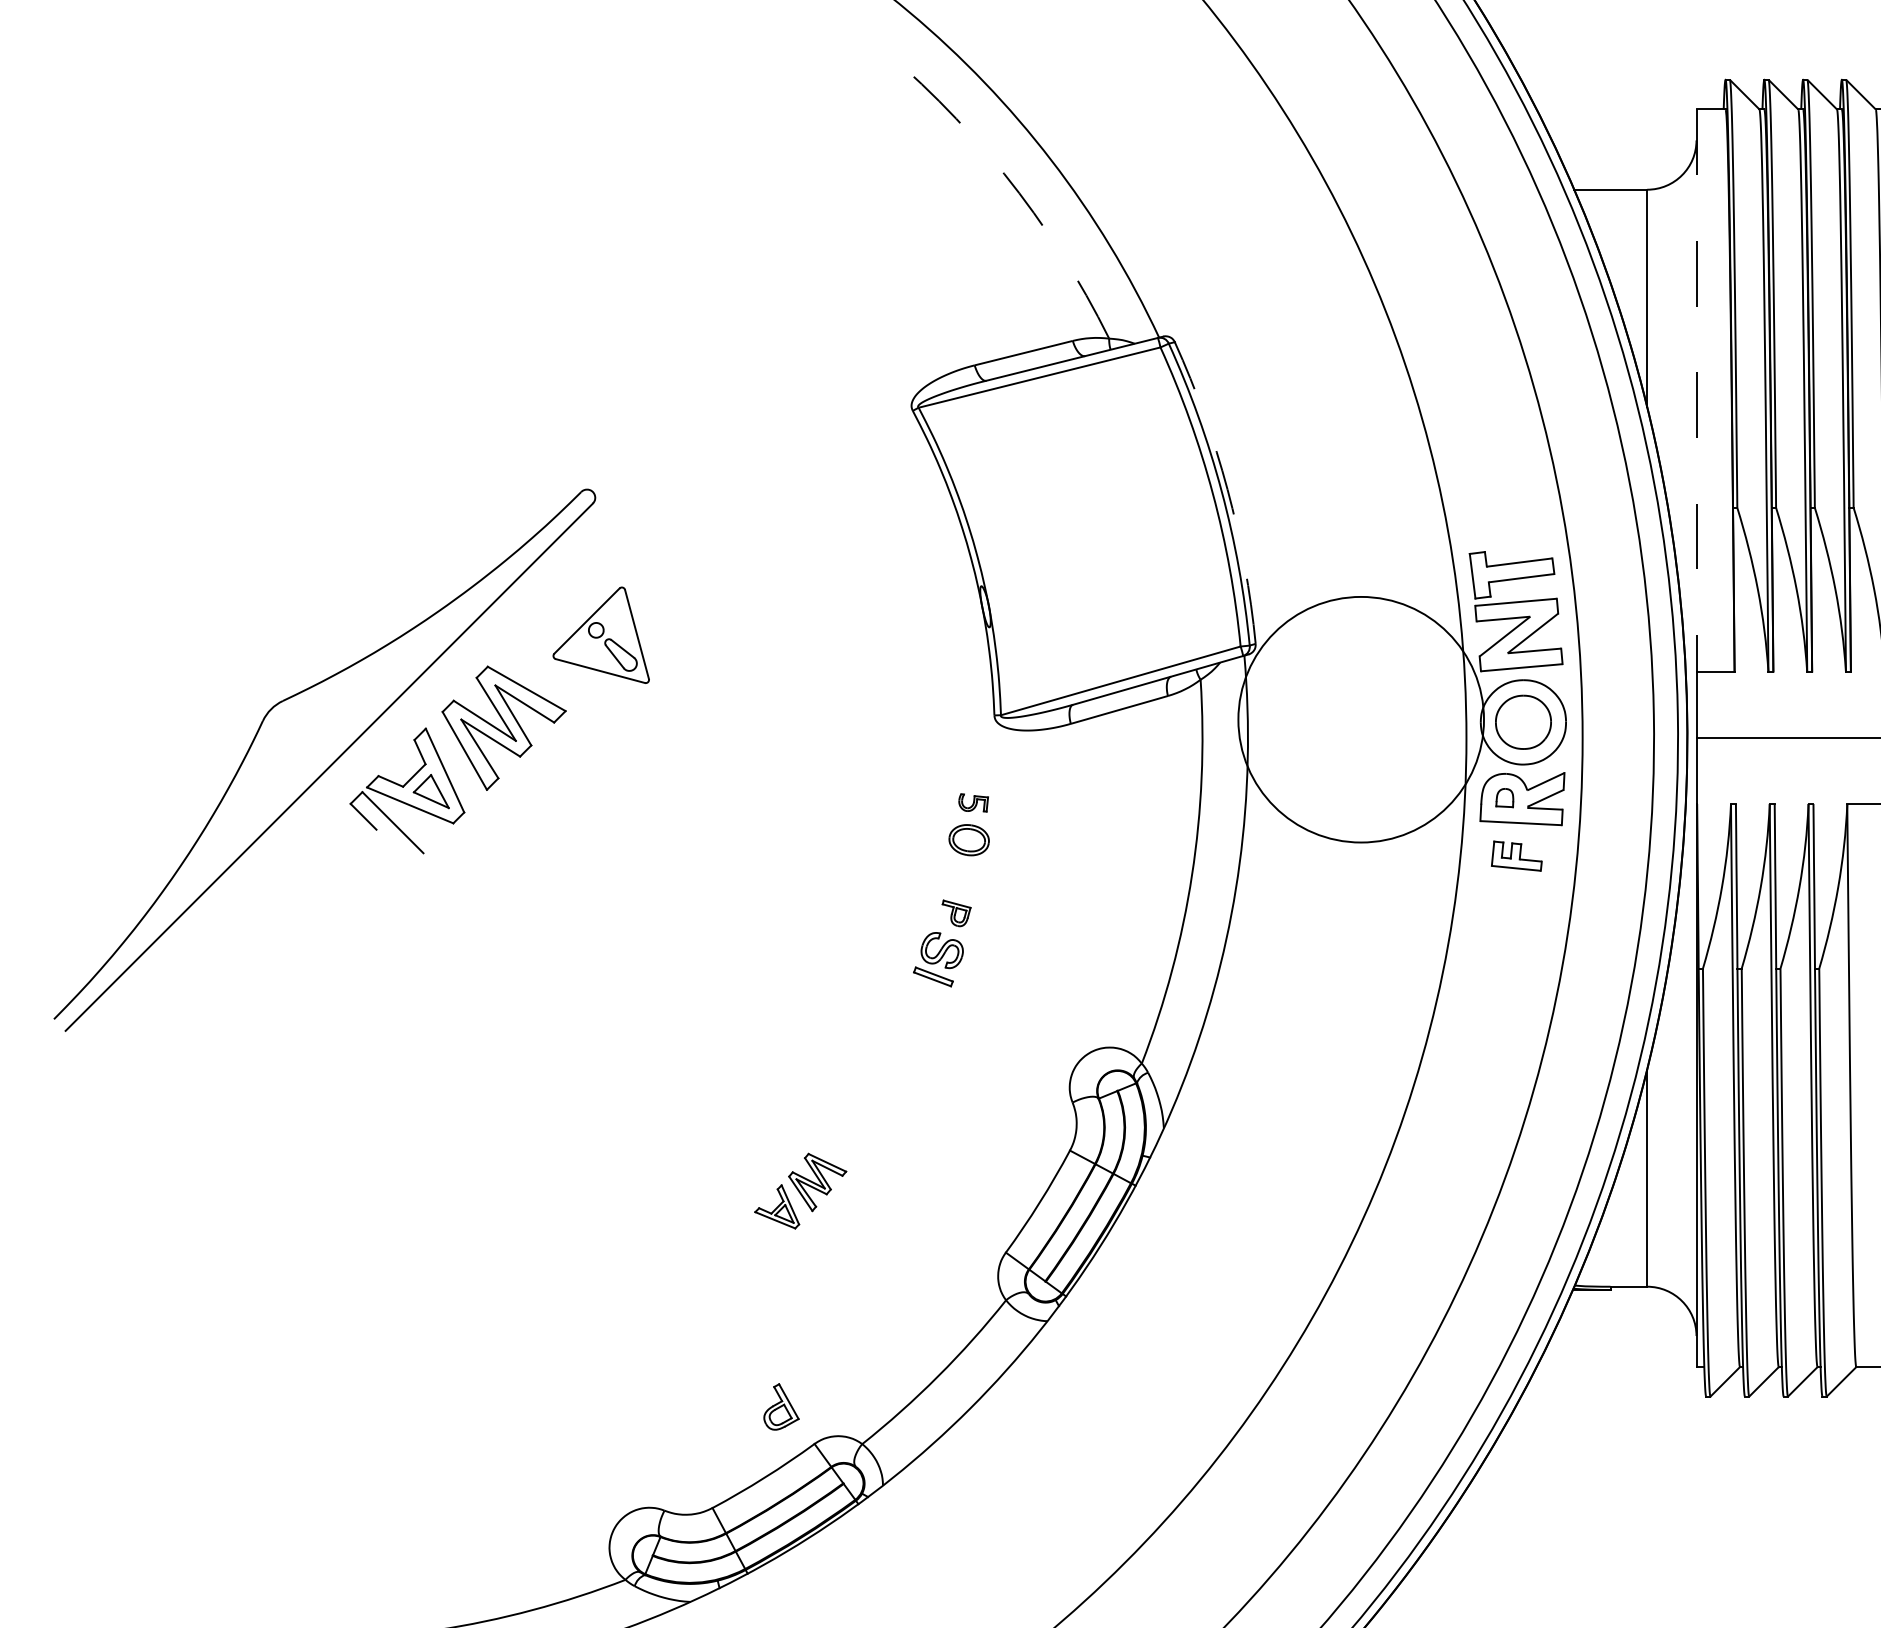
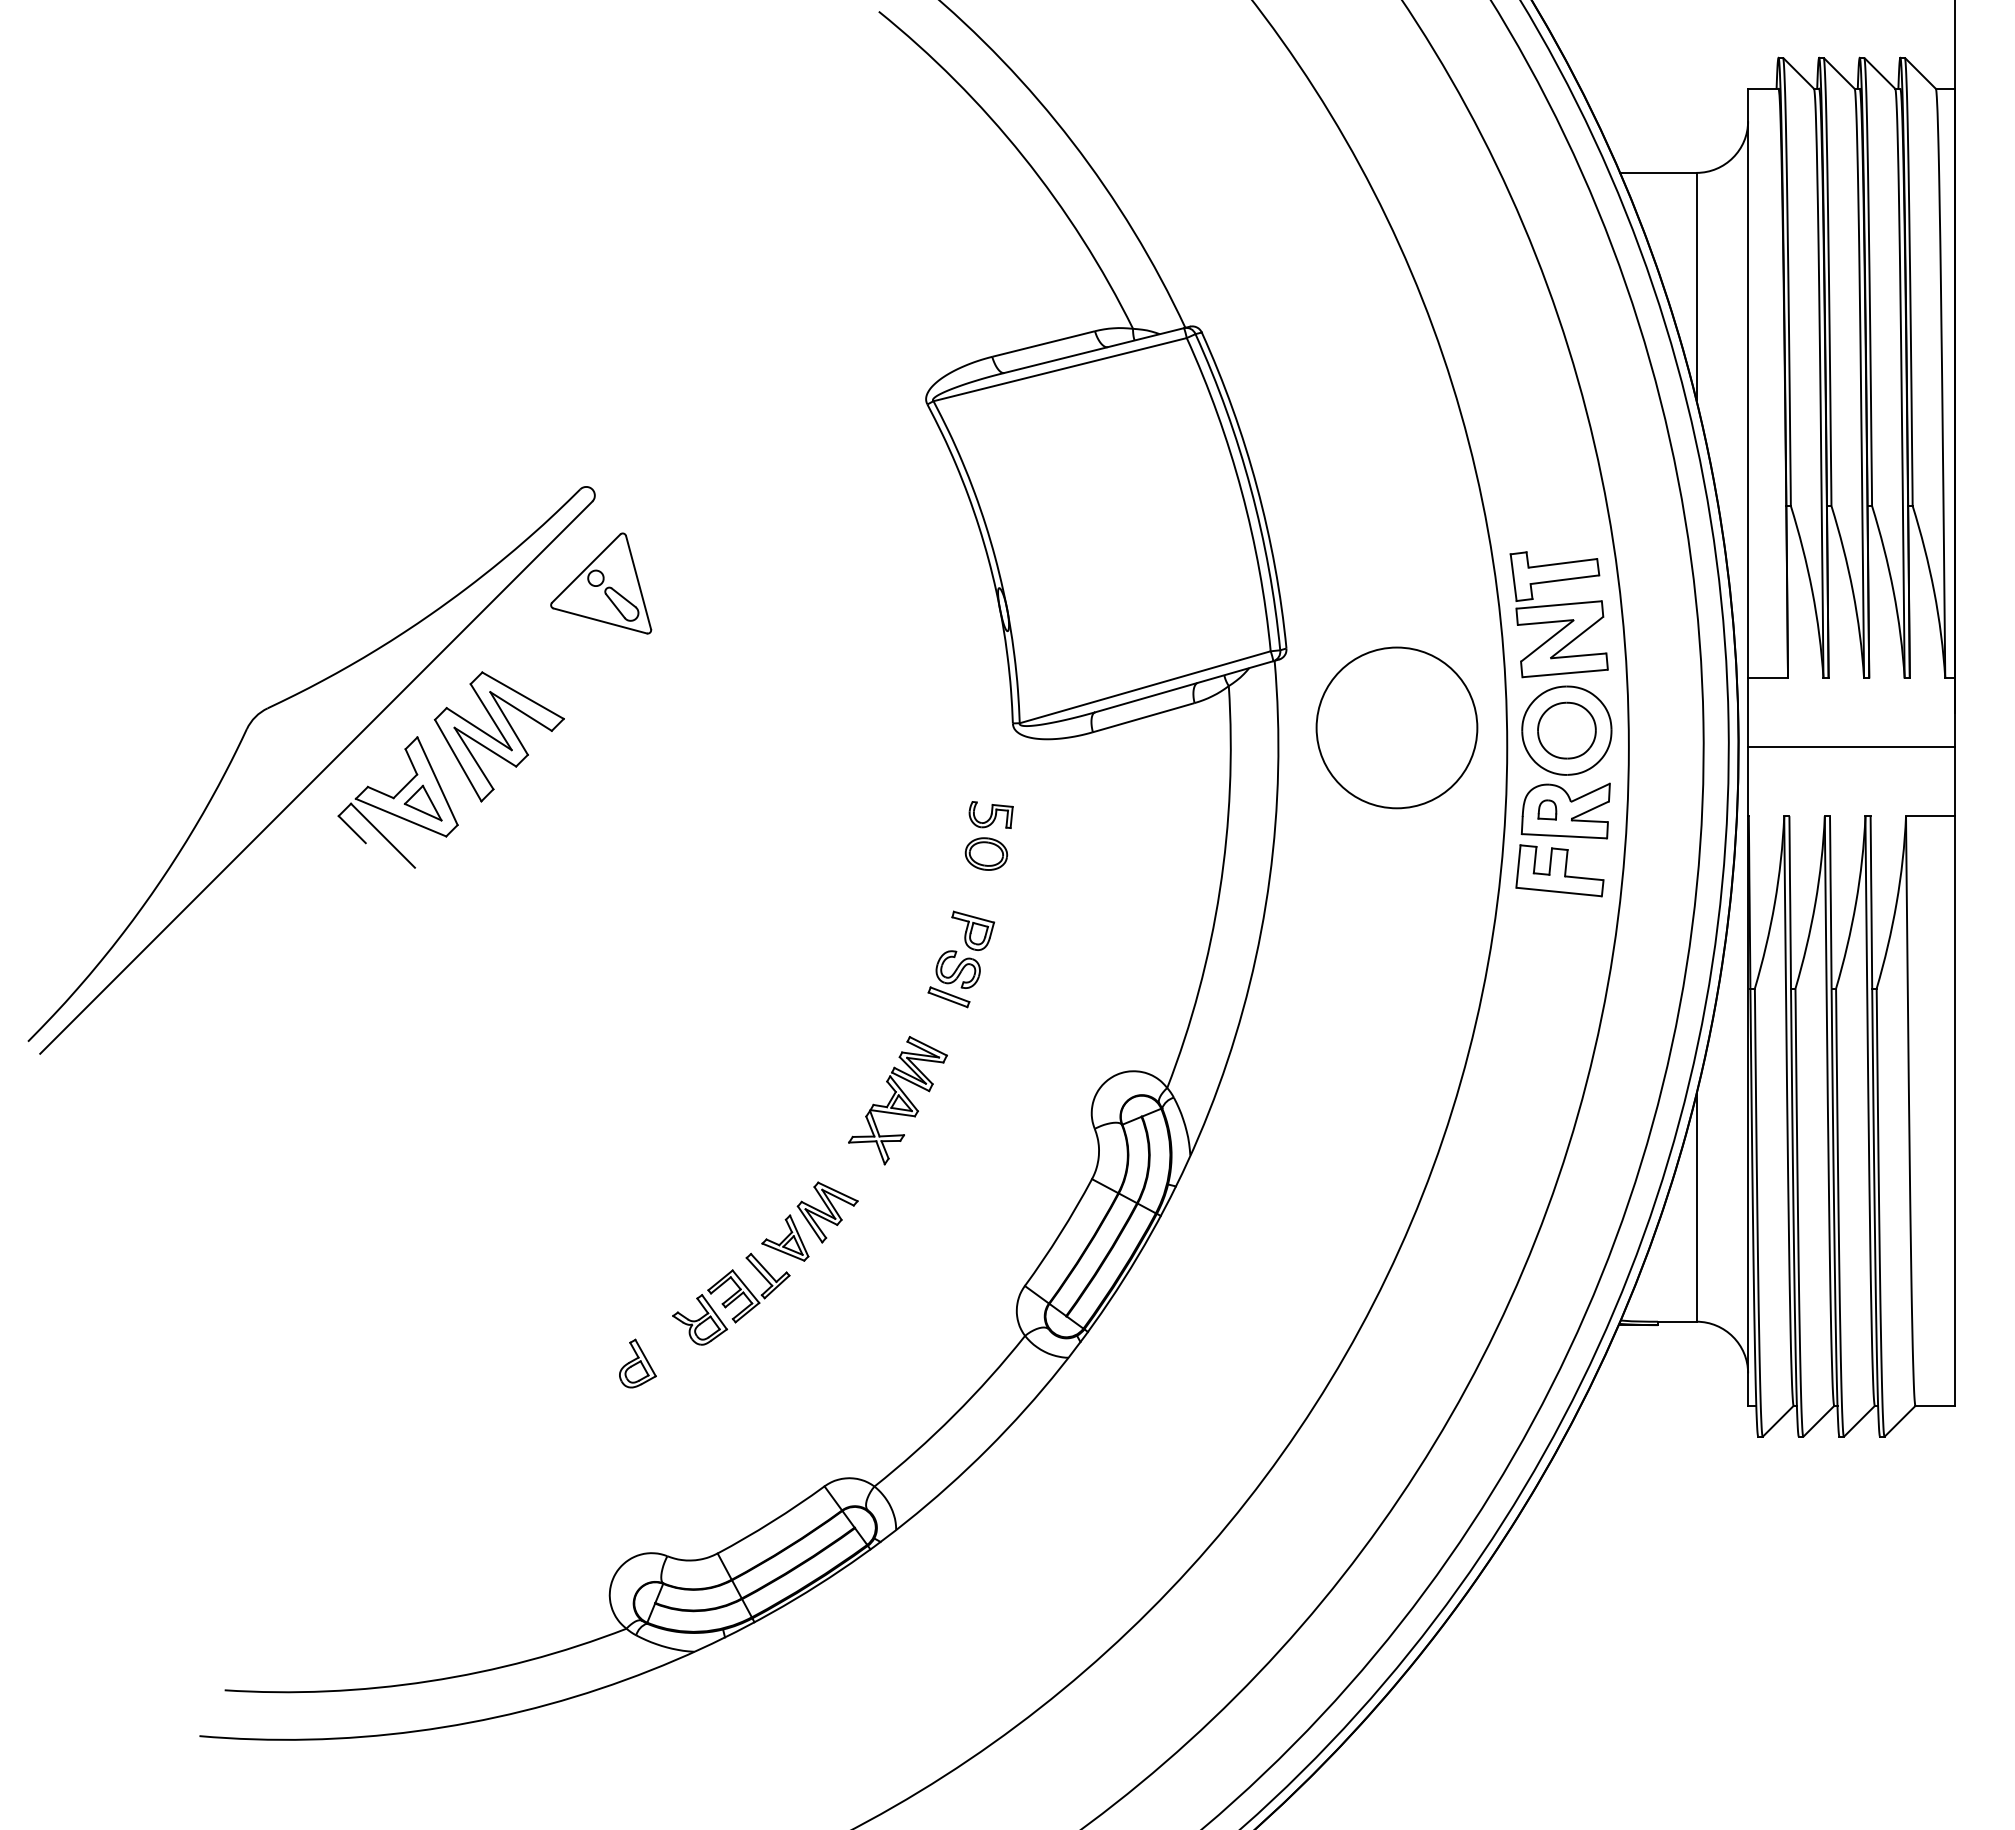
arc: (1004, 174) -> (1023, 156), dashed -> solid
line: (1696, 390) -> (1748, 383), dashed -> solid
arc: (1228, 490) -> (1257, 487), dashed -> solid
part: (601, 635) -> (601, 583), moved
circle: (1360, 719) -> (1396, 727), size x0.62
part: (973, 802) -> (990, 814), size x1.43
part: (1516, 855) -> (1559, 870), size x1.67
part: (956, 913) -> (973, 930), size x1.43
part: (884, 1075) -> (897, 1100), added
part: (725, 1264) -> (731, 1298), added
part: (781, 1406) -> (637, 1363), moved

